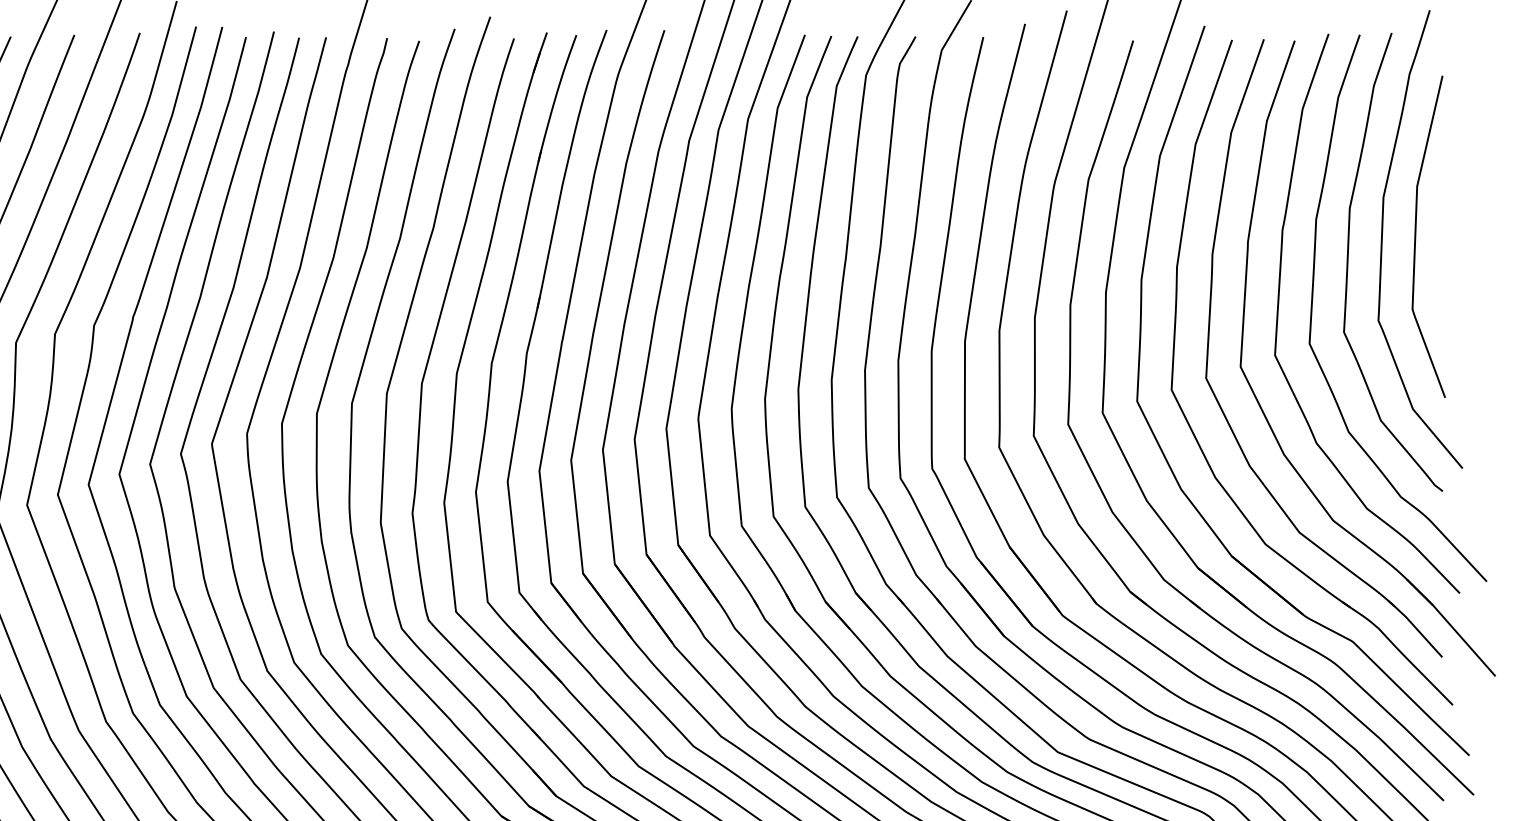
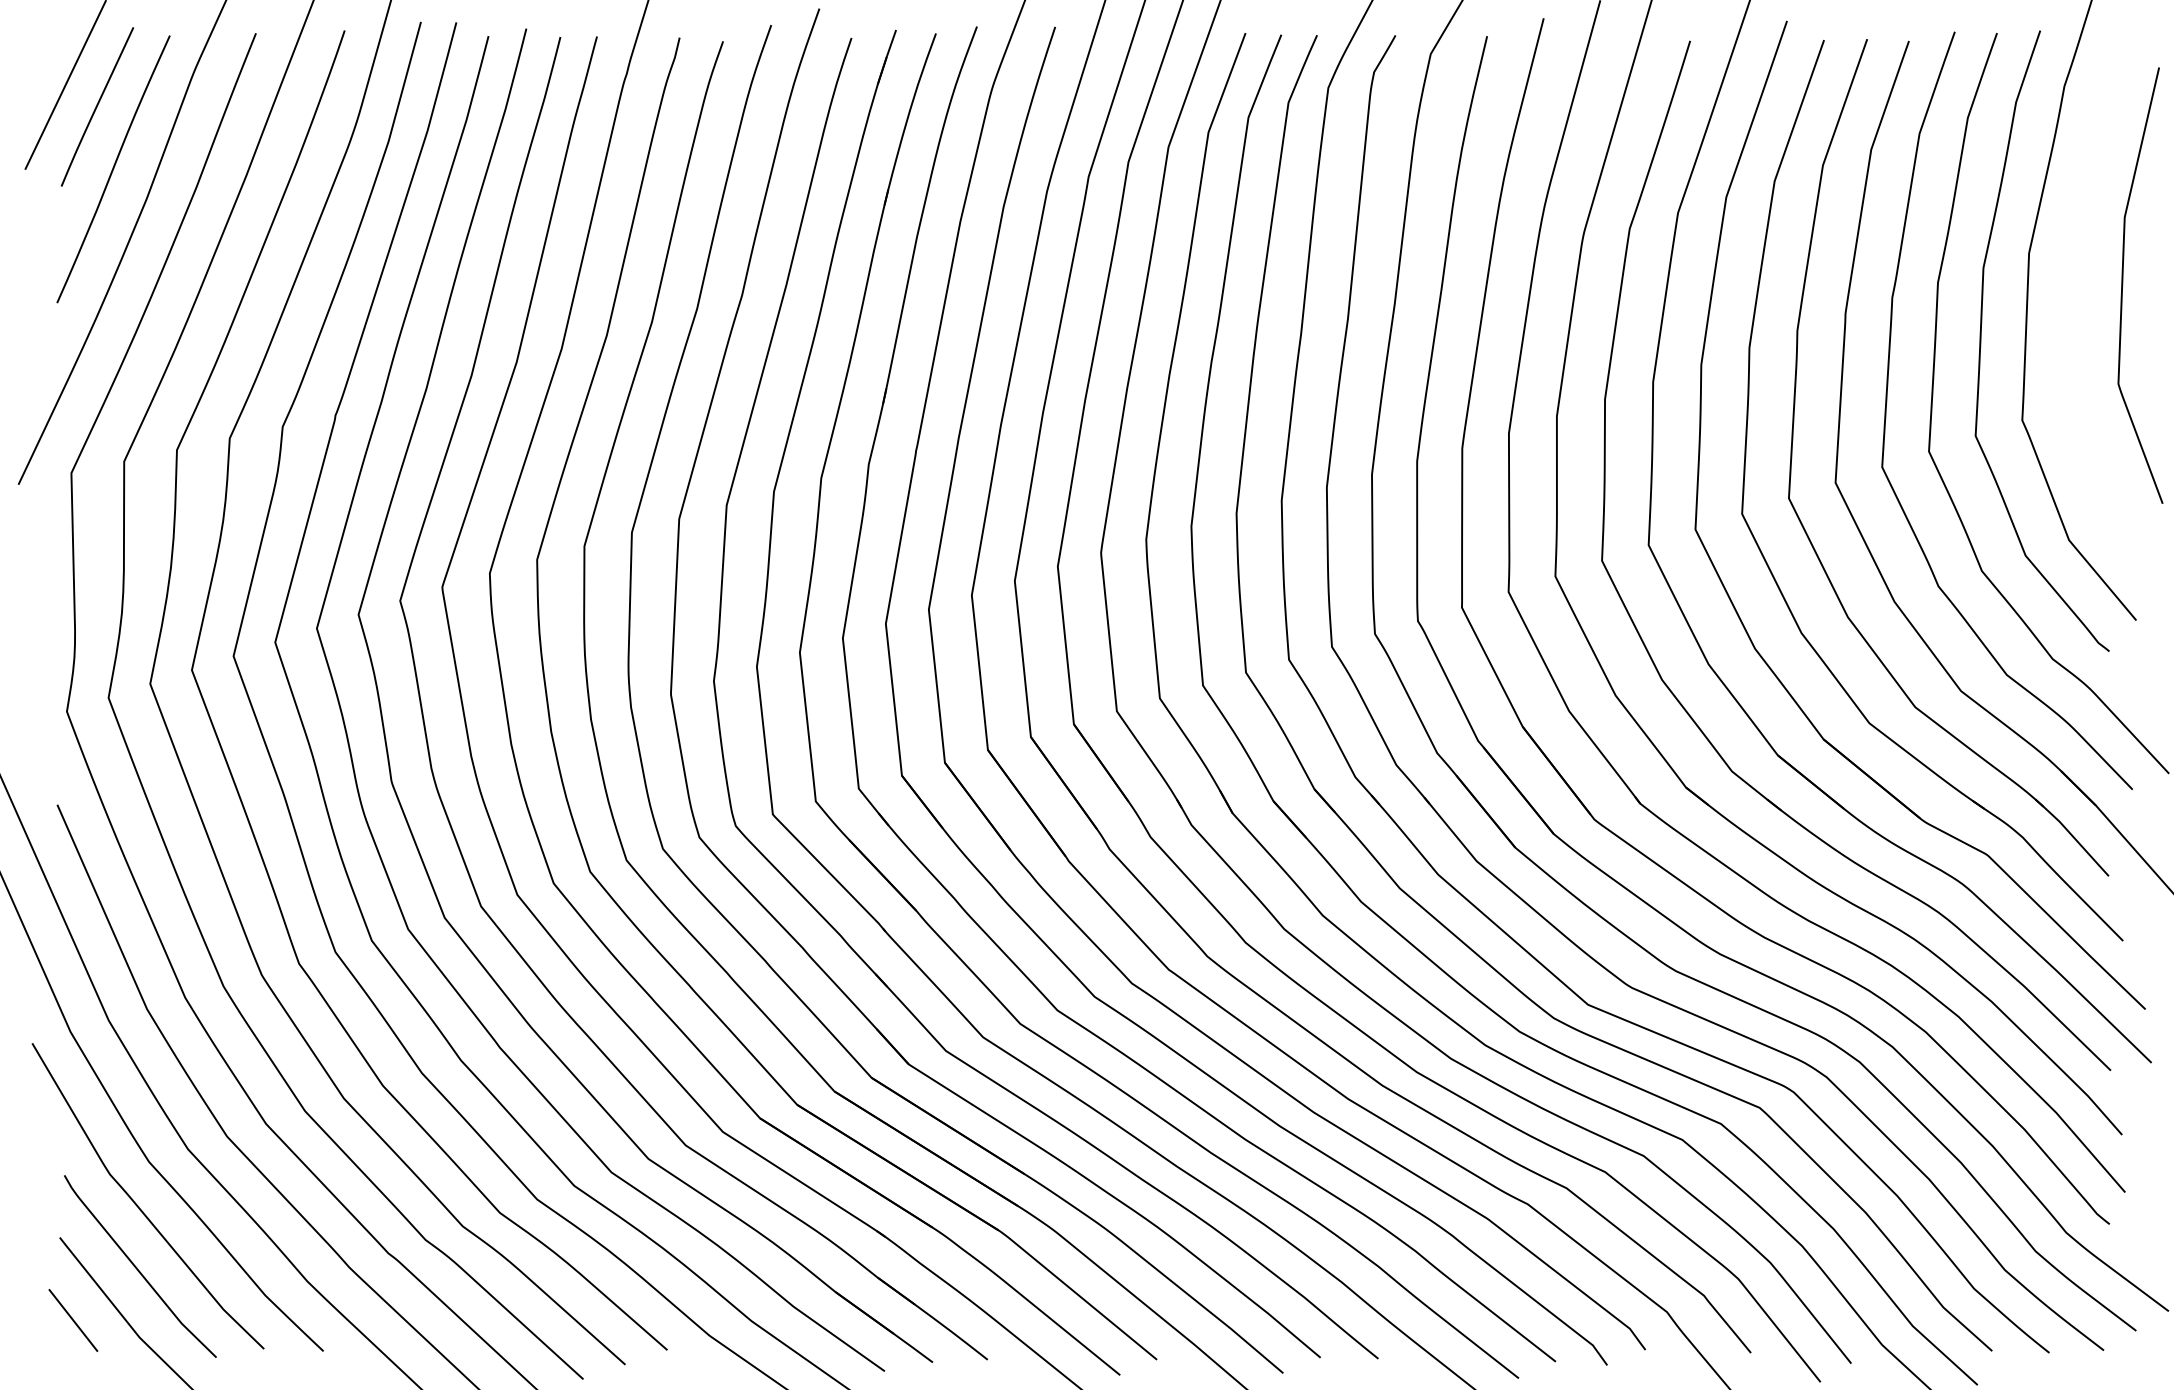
curve: (1416, 236) -> (2123, 285), moved

